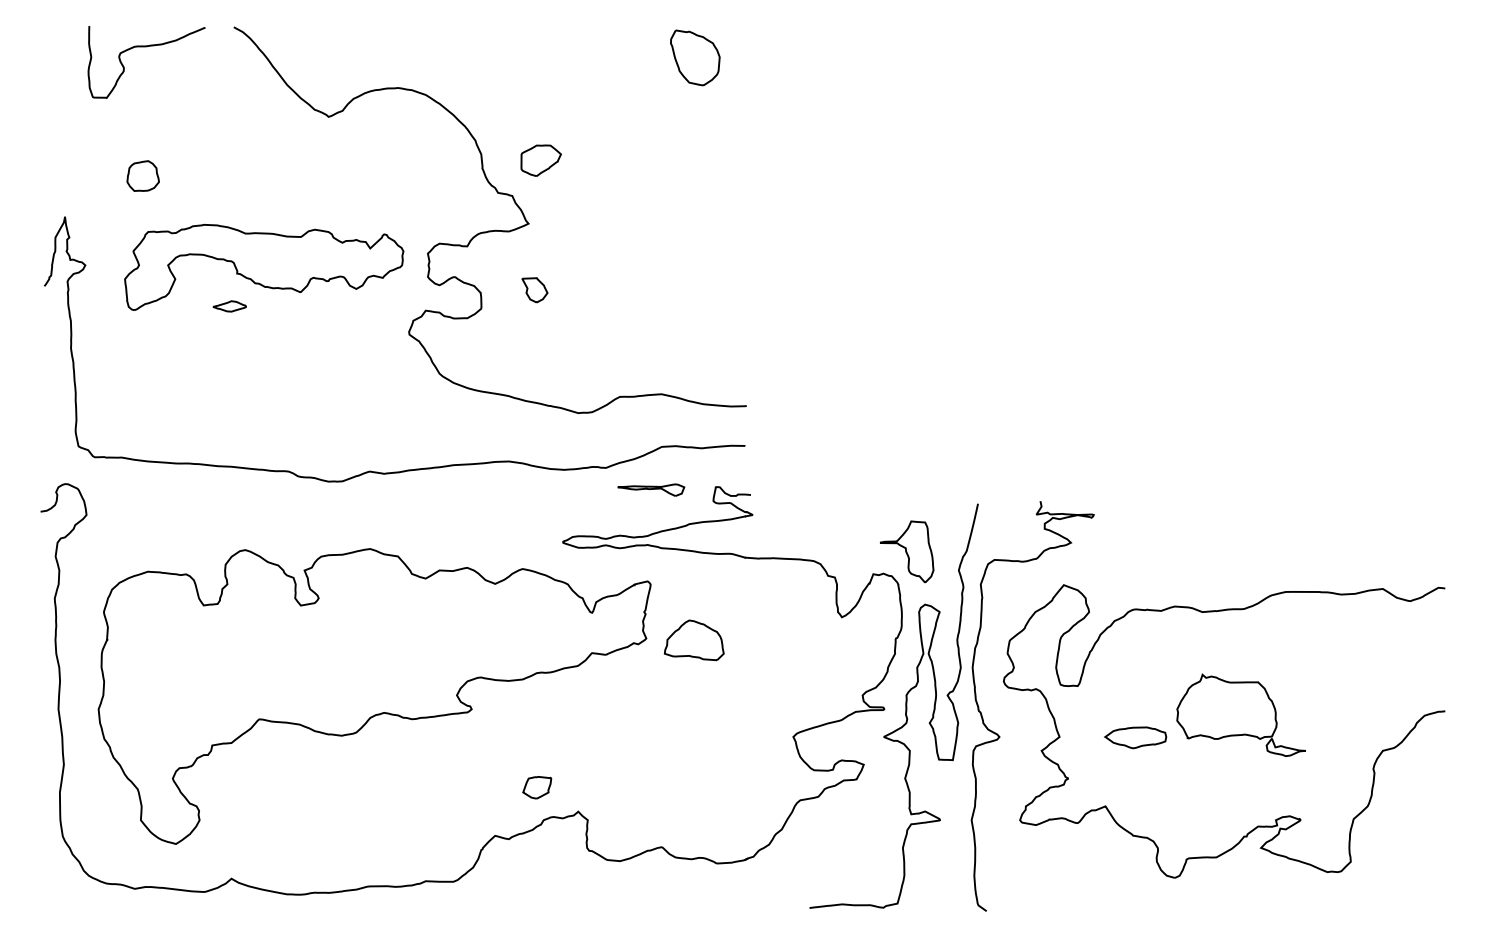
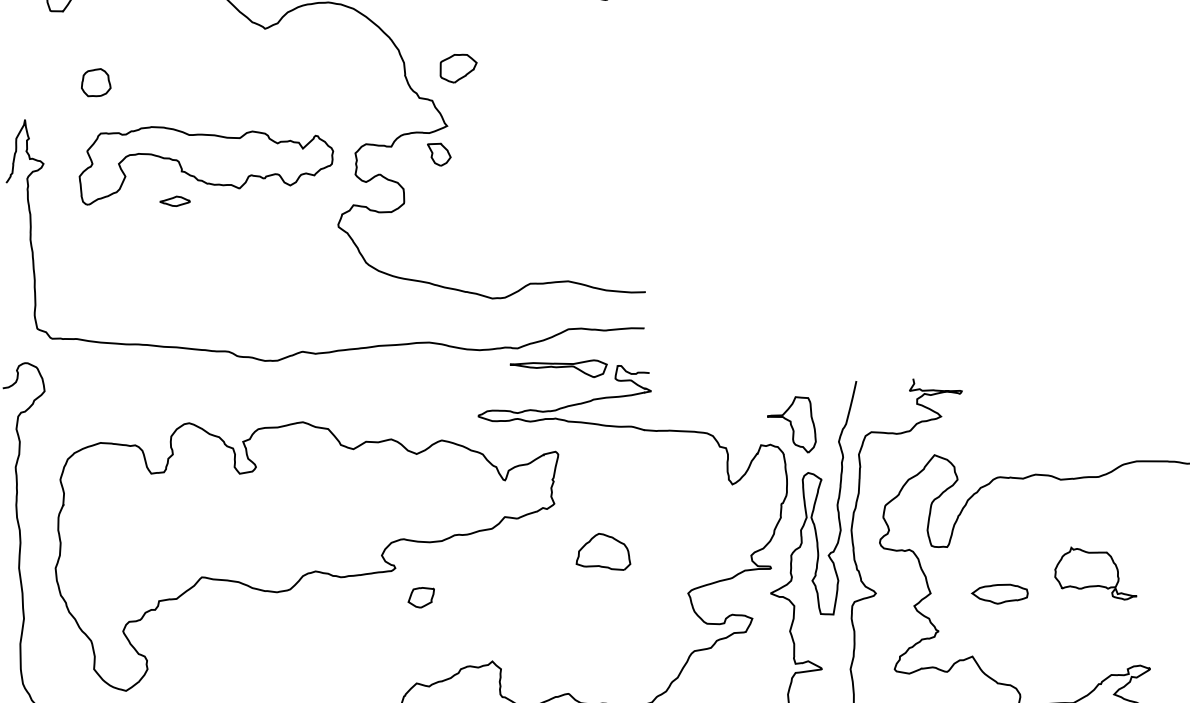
part: (534, 290) -> (438, 154), moved
part: (651, 489) -> (559, 368), size x1.6
part: (694, 640) -> (603, 552), moved
part: (1240, 714) -> (1095, 572), size x0.7
part: (537, 787) -> (421, 597), moved

